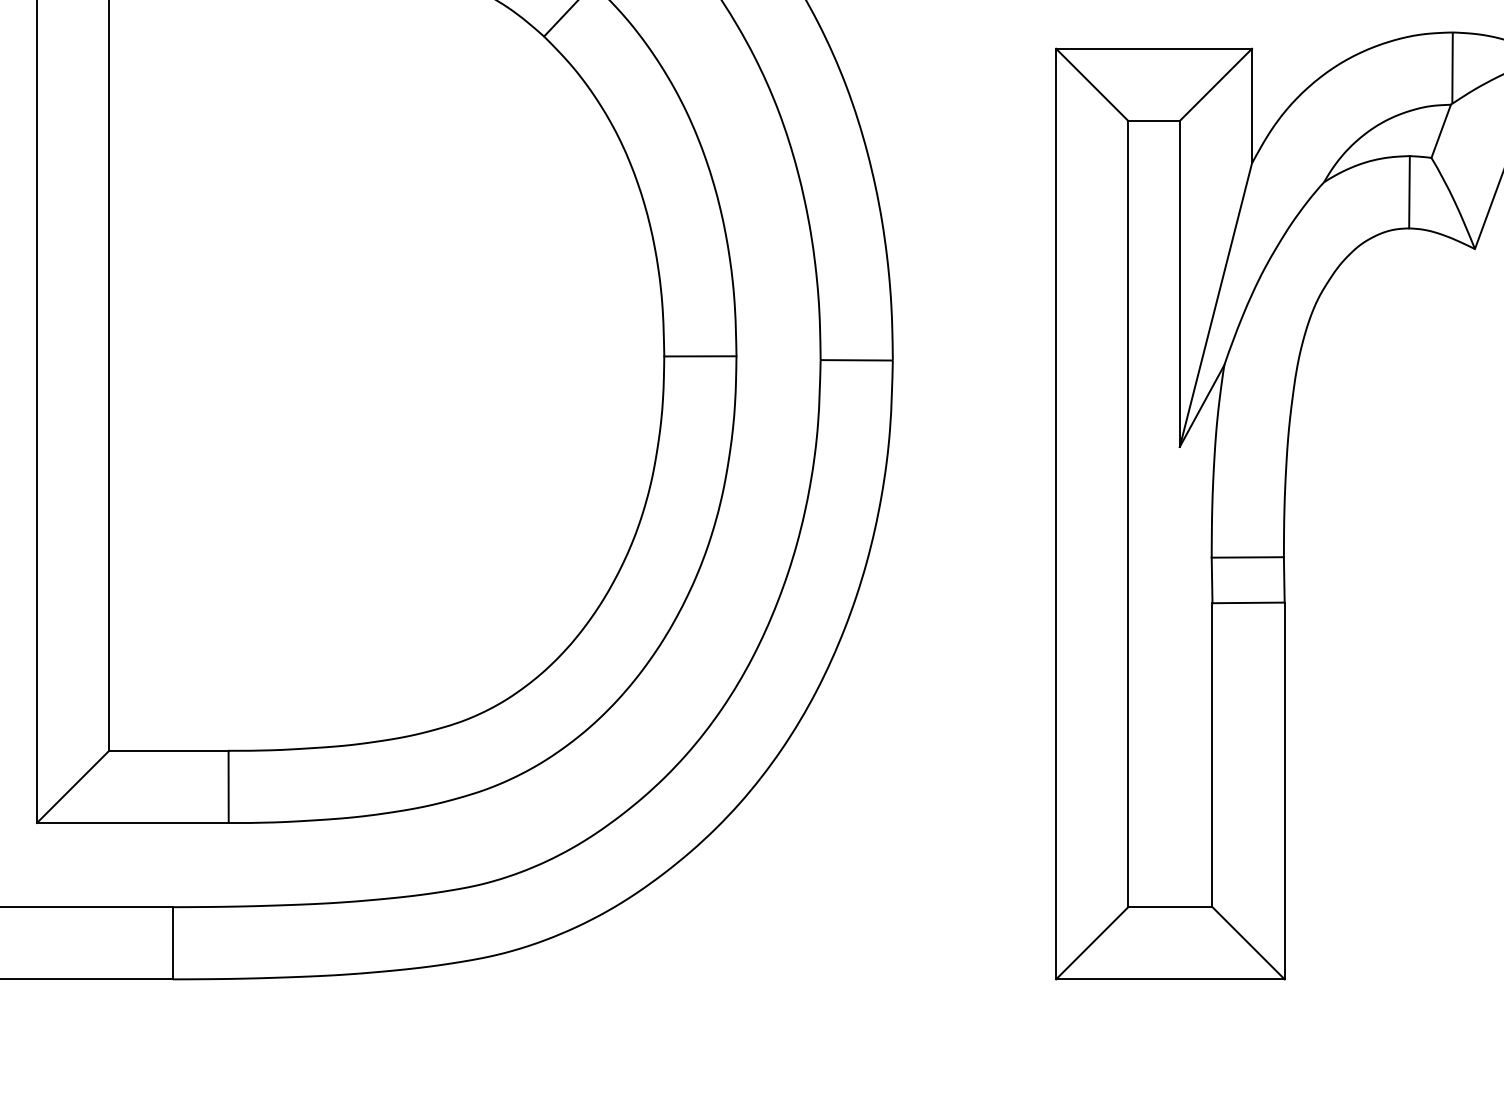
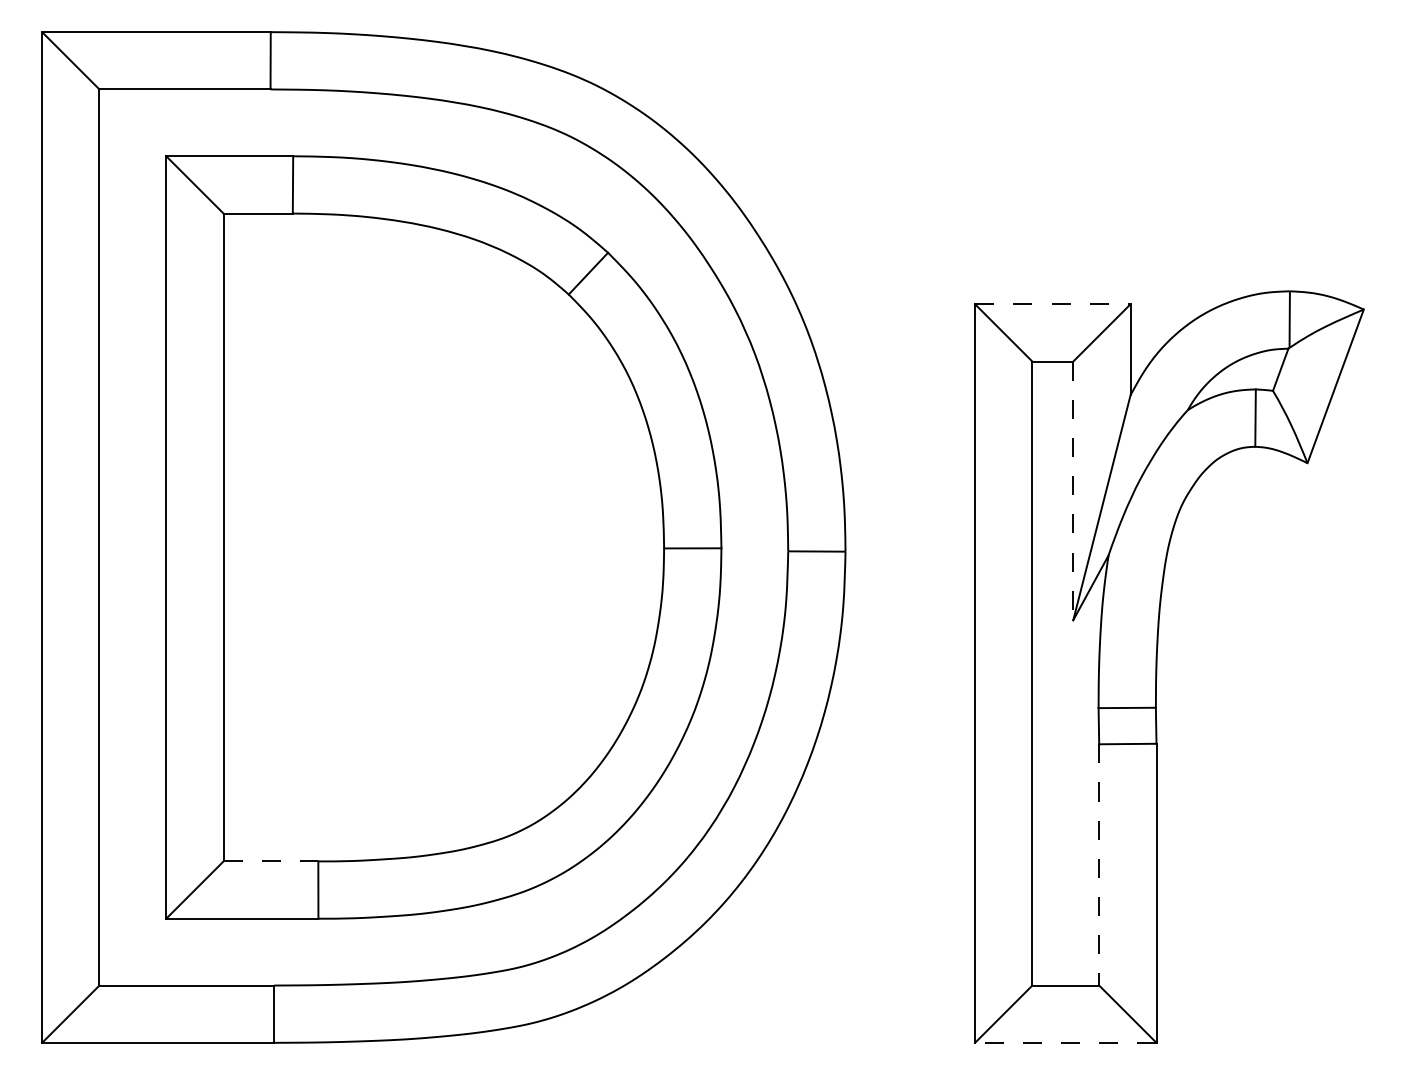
line: (1153, 49) -> (1052, 304), solid -> dashed
line: (1180, 284) -> (1073, 491), solid -> dashed
line: (169, 750) -> (271, 861), solid -> dashed
line: (1212, 754) -> (1099, 864), solid -> dashed
line: (1170, 978) -> (1065, 1042), solid -> dashed

